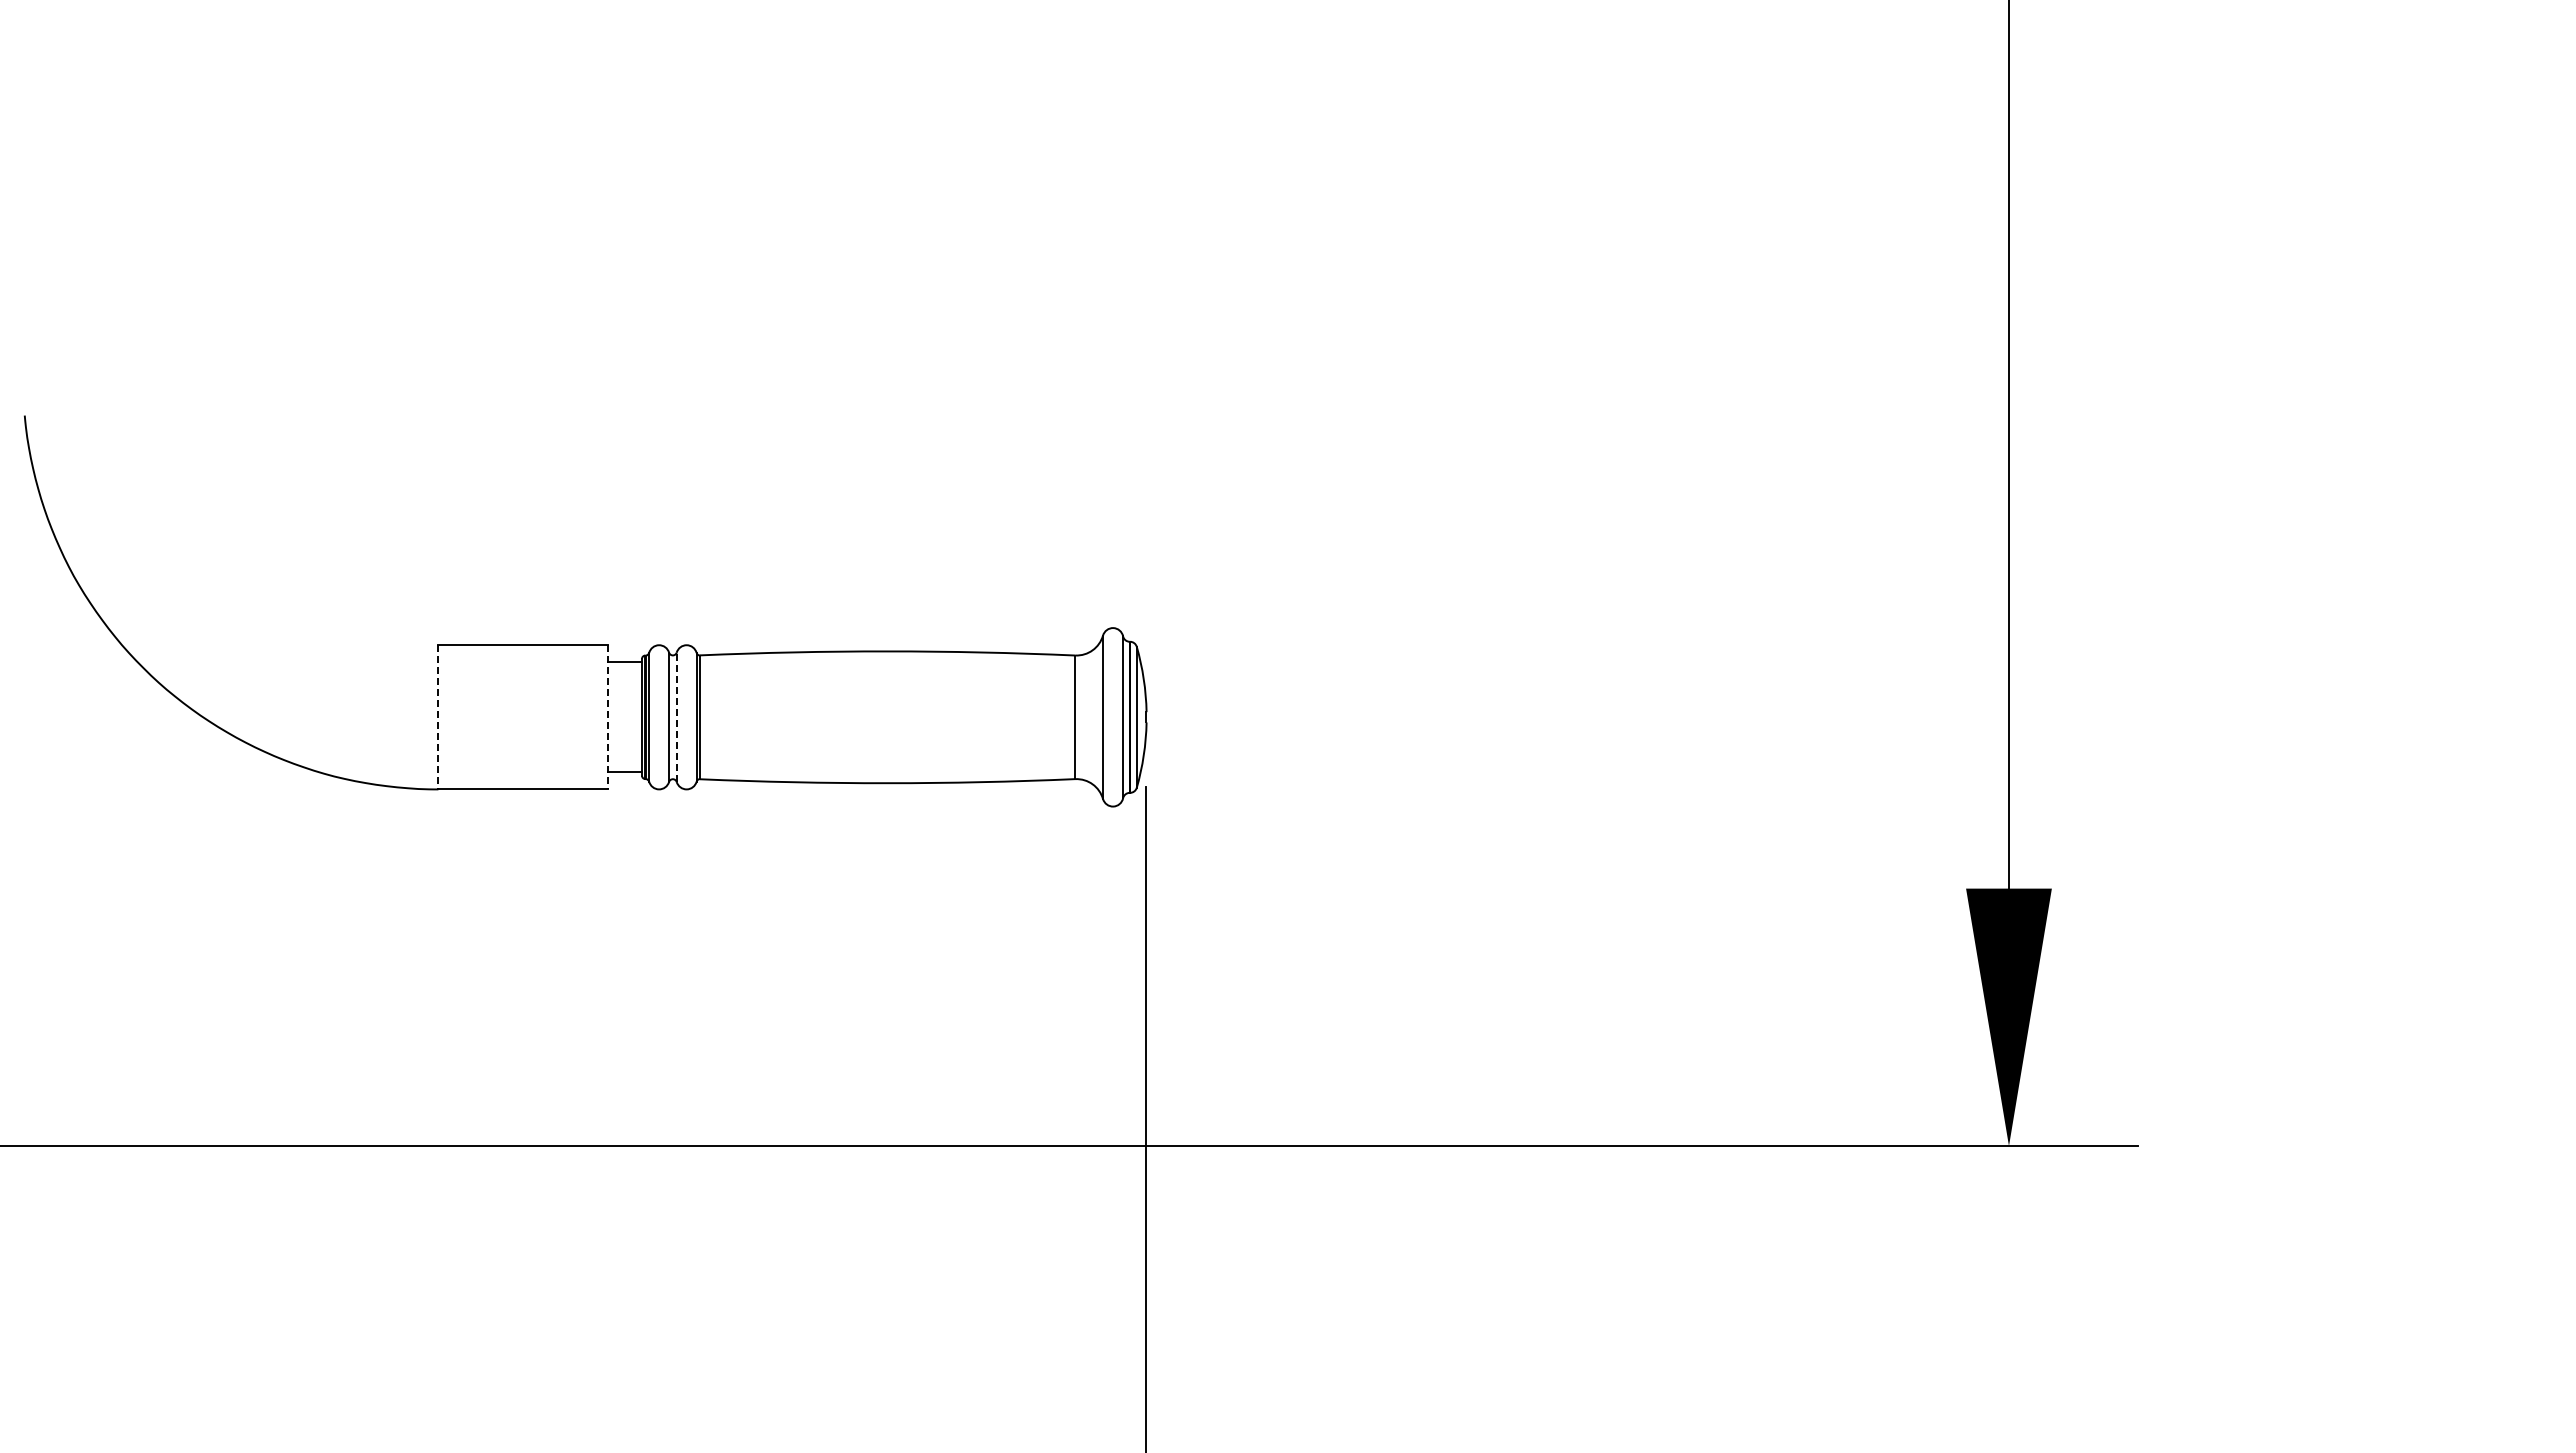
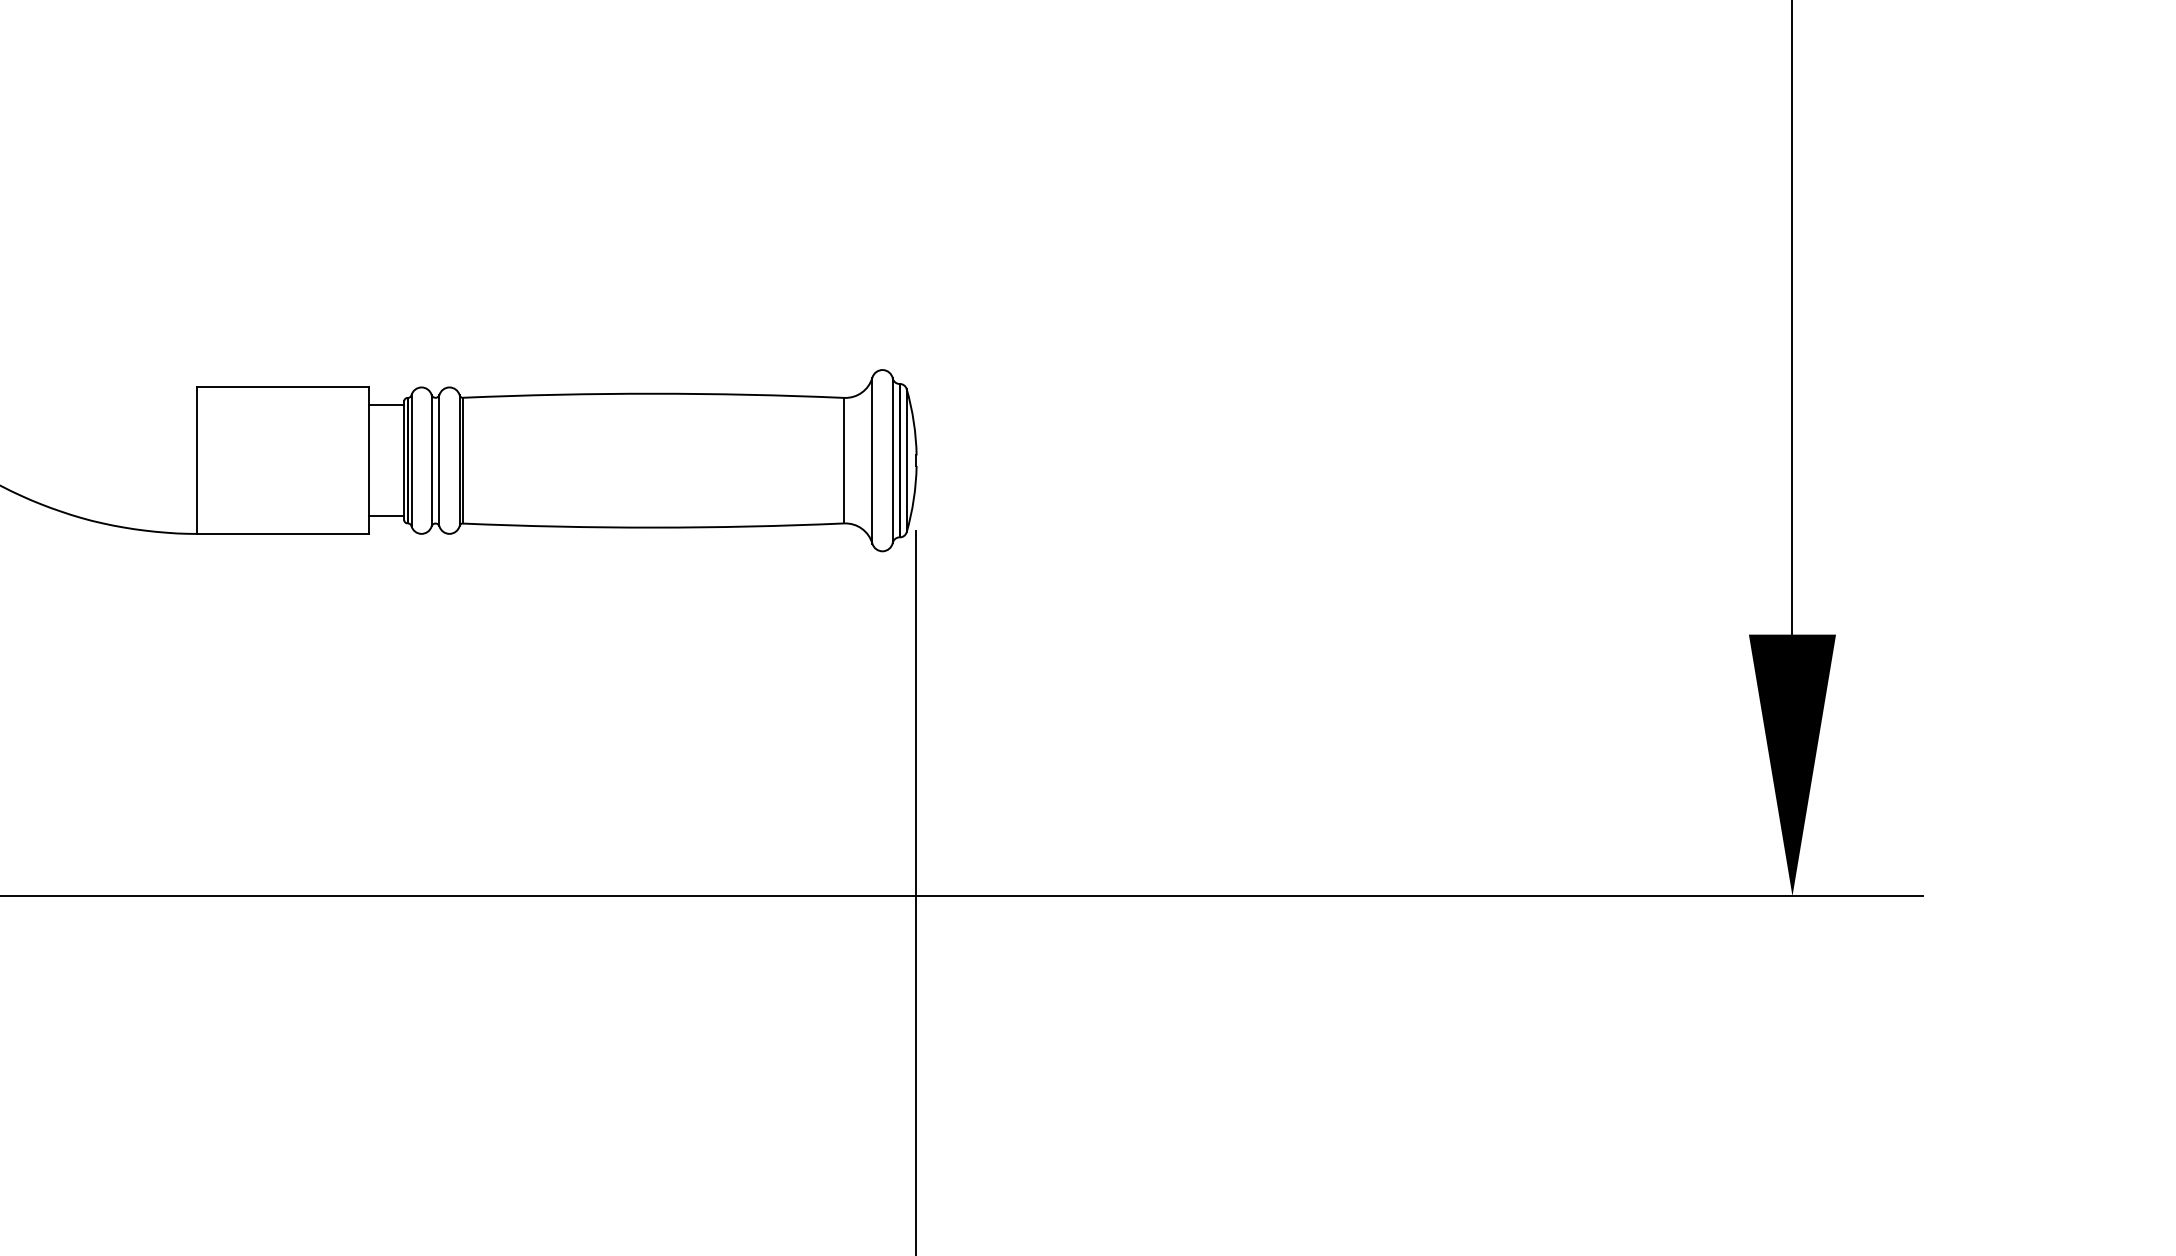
line: (438, 717) -> (197, 460), dashed -> solid
line: (607, 717) -> (369, 460), dashed -> solid
line: (676, 717) -> (439, 460), dashed -> solid

